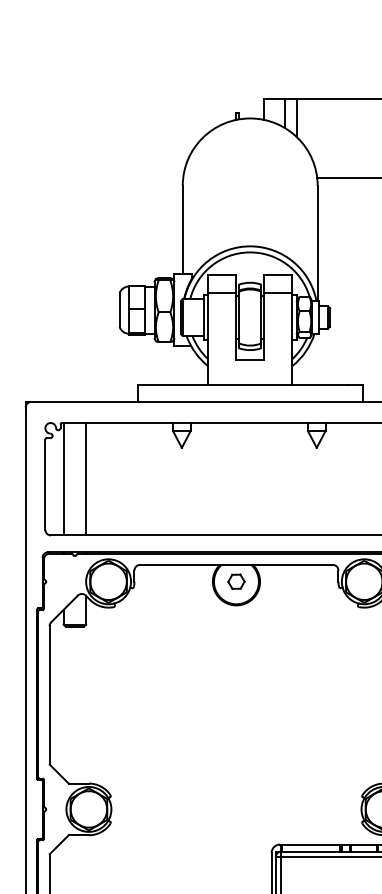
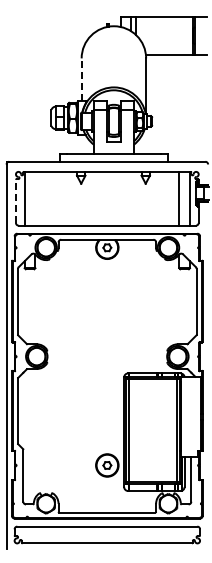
line: (182, 229) -> (81, 79), solid -> dashed
line: (86, 478) -> (35, 198), removed
line: (44, 484) -> (15, 201), solid -> dashed

